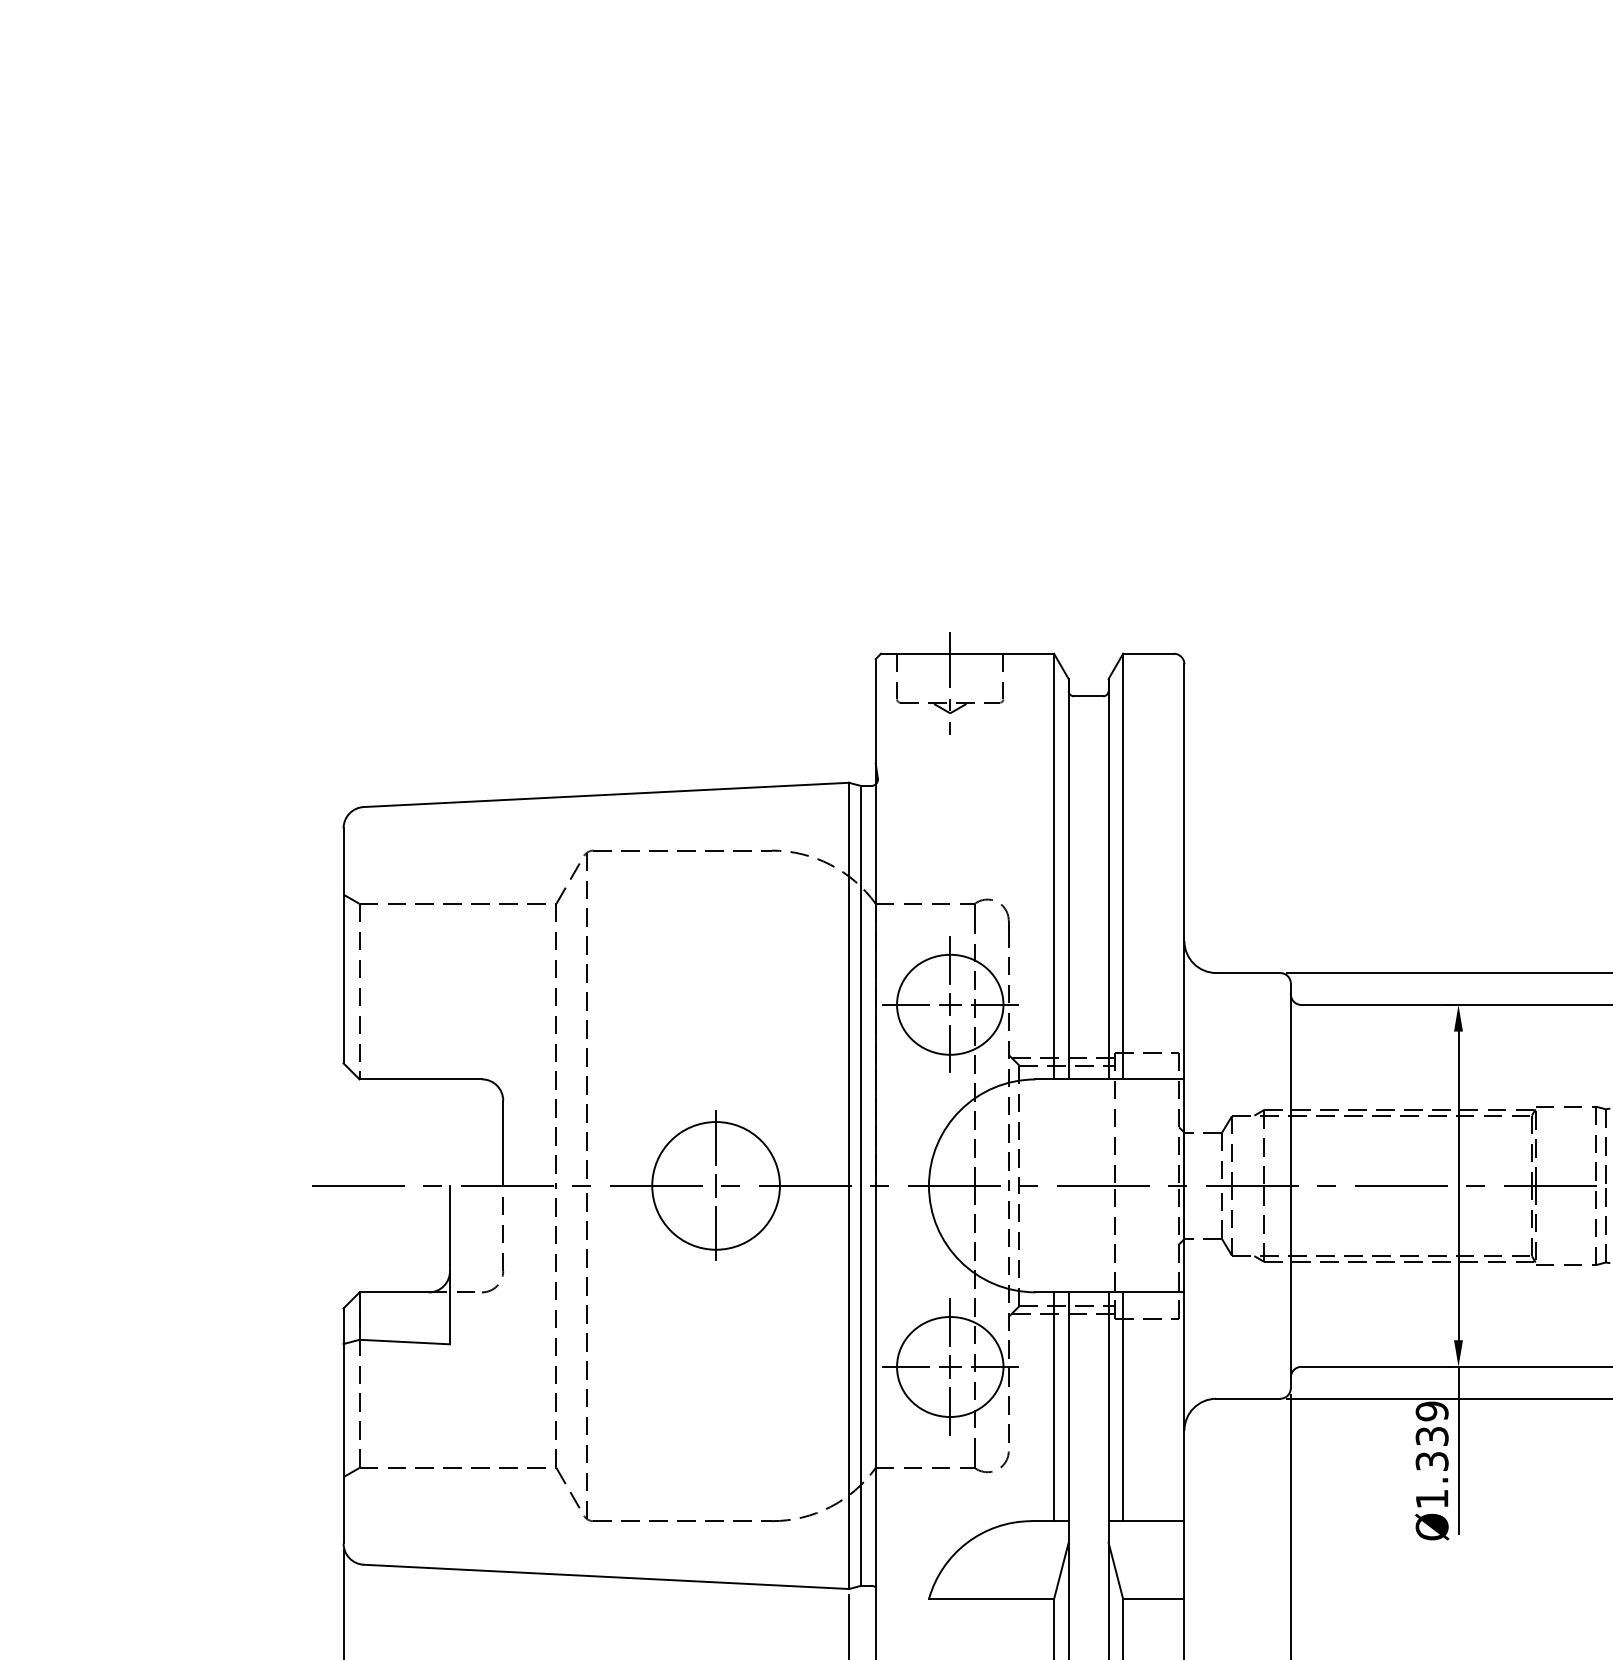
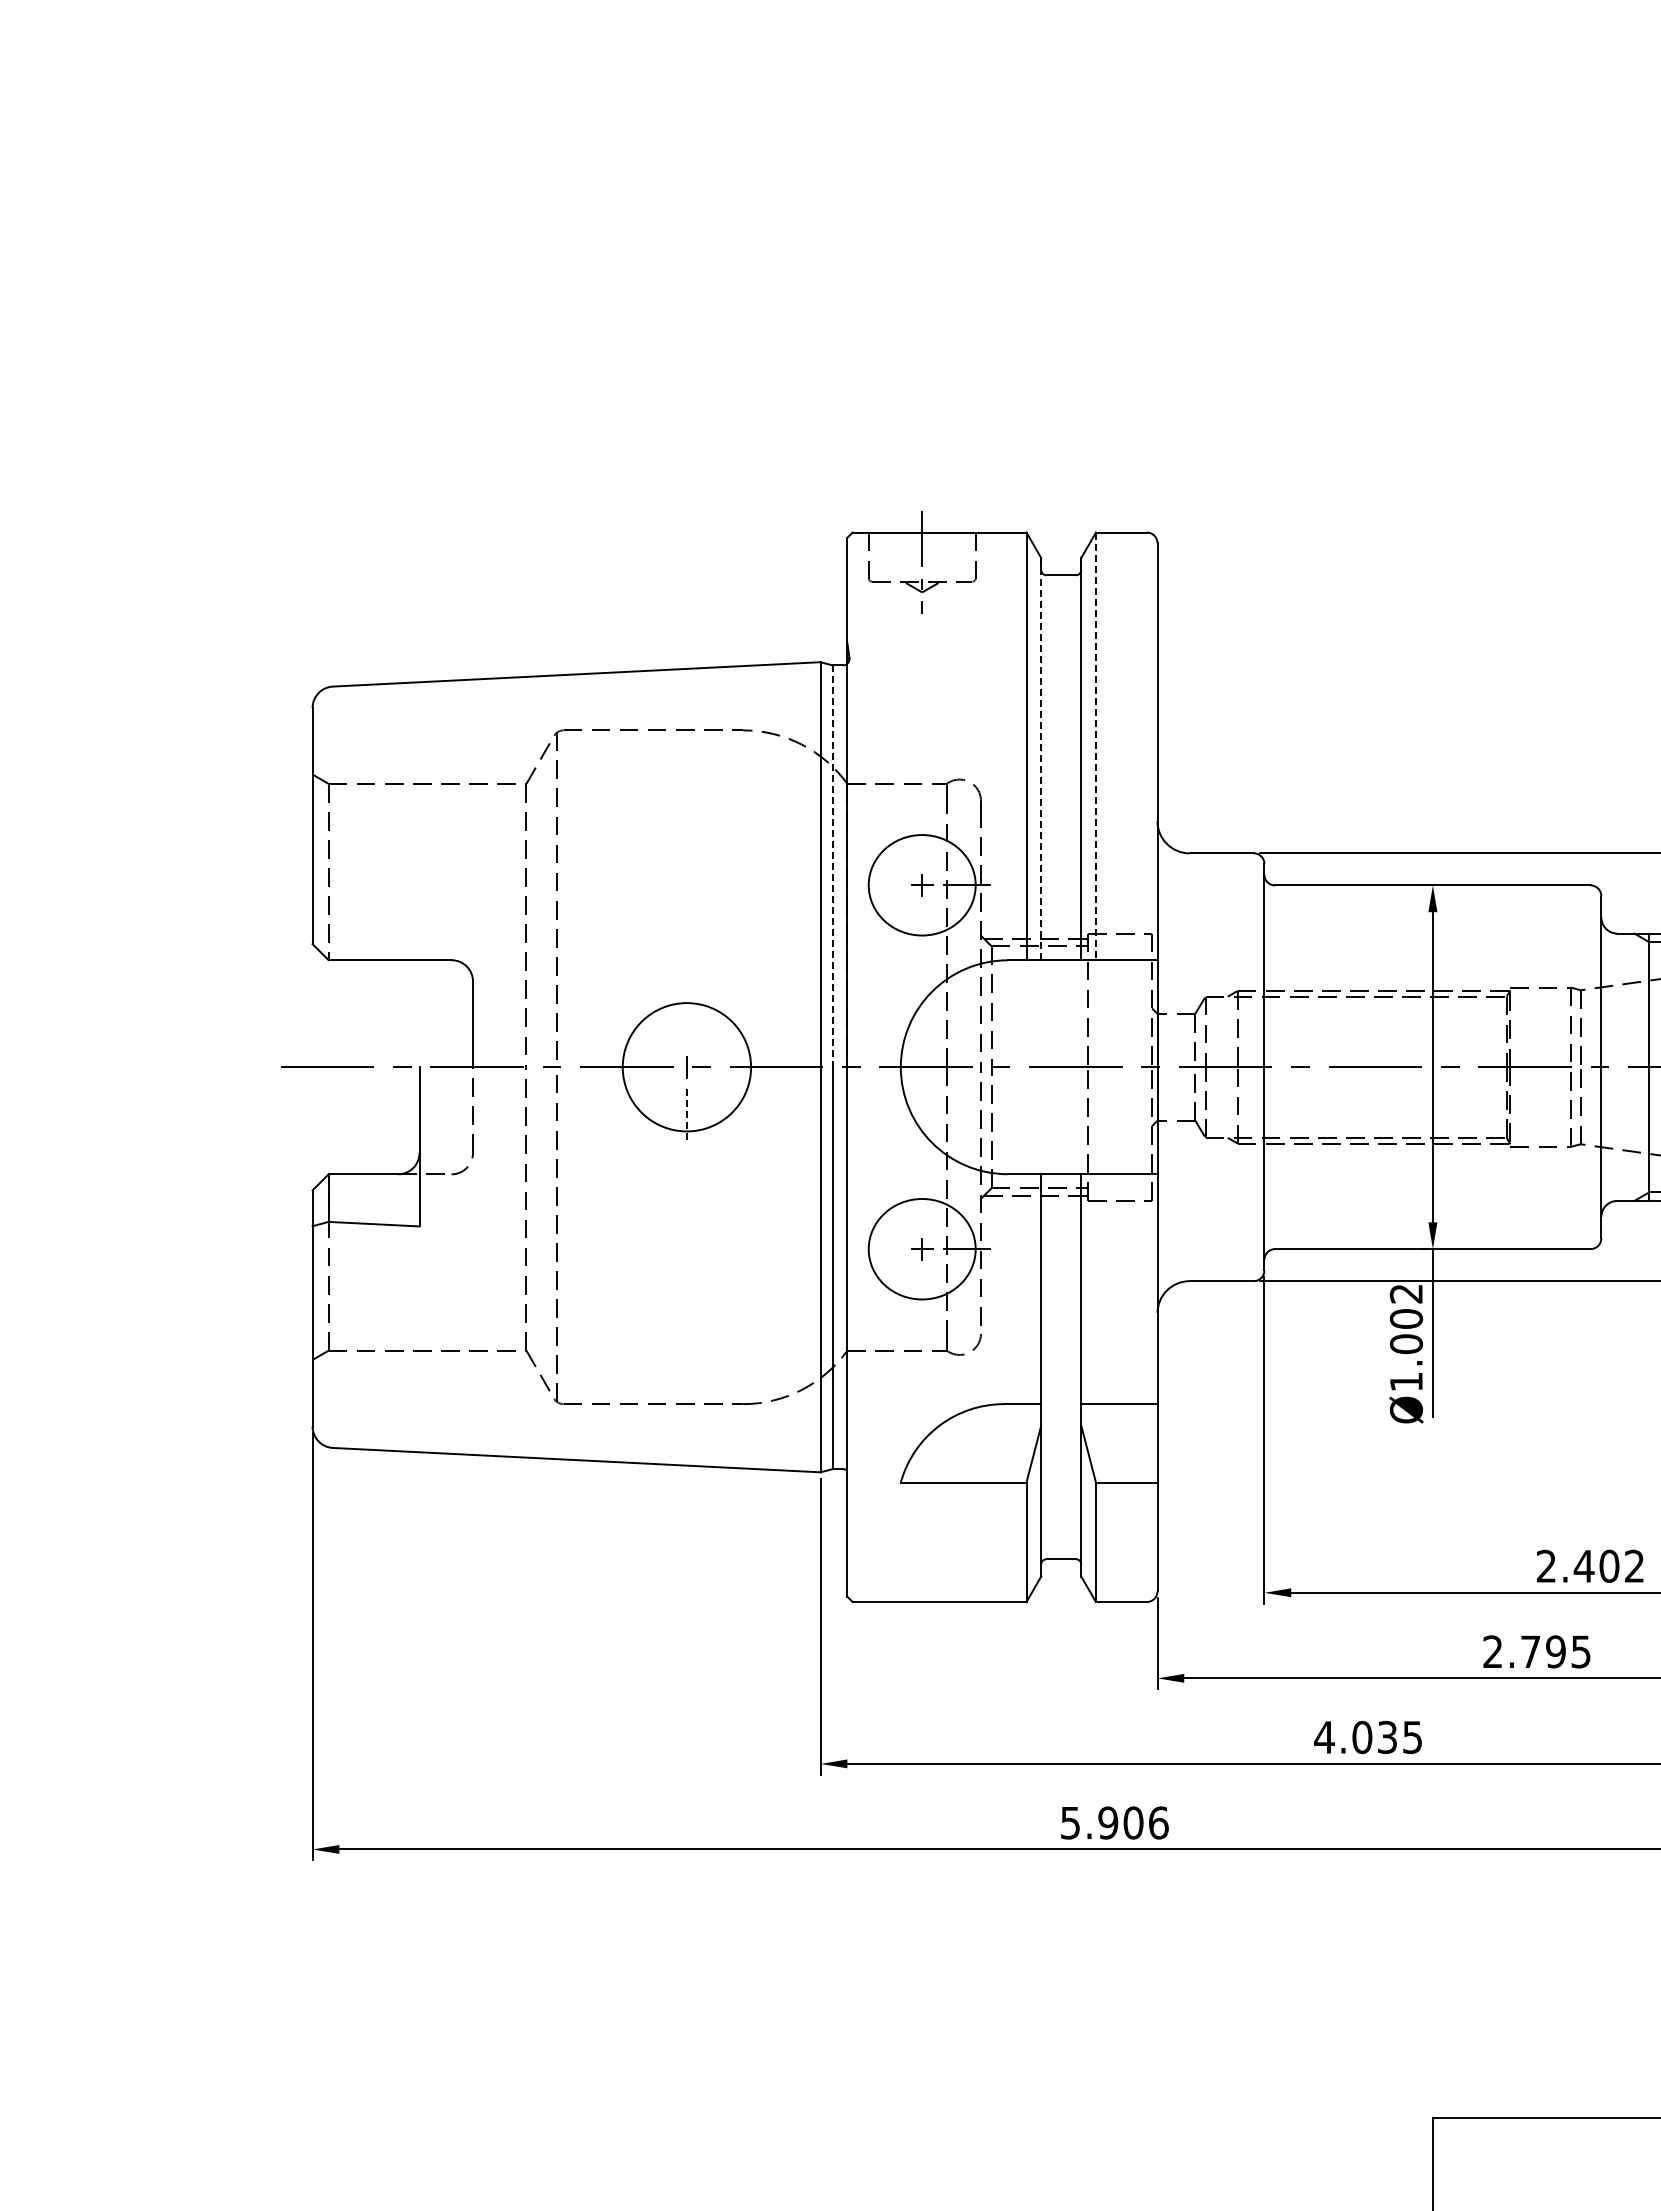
line: (1122, 866) -> (1095, 746), solid -> dashed
line: (1068, 878) -> (1041, 758), solid -> dashed
line: (950, 960) -> (922, 840), removed
line: (860, 986) -> (832, 866), solid -> dashed
line: (905, 1005) -> (877, 885), removed
line: (950, 1048) -> (922, 929), removed
line: (715, 1137) -> (686, 1018), removed
line: (715, 1233) -> (686, 1115), solid -> dashed
line: (950, 1322) -> (922, 1204), removed
line: (905, 1367) -> (877, 1249), removed
line: (1054, 1407) -> (1026, 1289), removed
line: (1122, 1407) -> (1095, 1289), removed
line: (950, 1411) -> (922, 1293), removed
text: (1431, 1436) -> (1405, 1319), Ø1.339 -> Ø1.002

